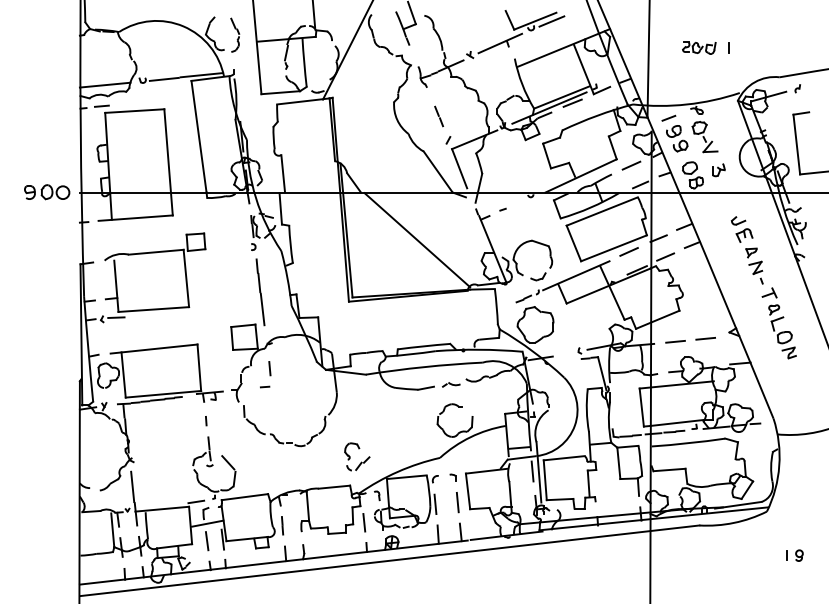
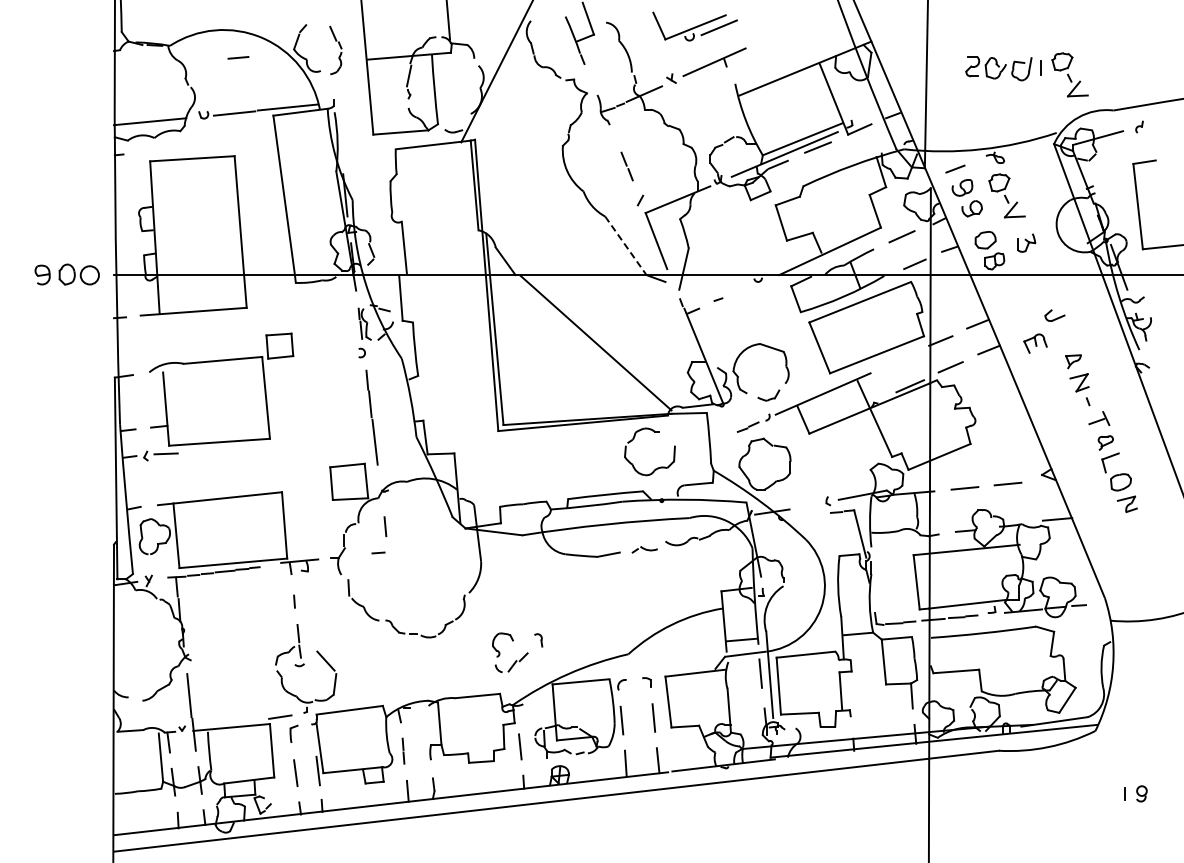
part: (534, 20) -> (694, 26), moved
part: (699, 48) -> (998, 69), size x1.4
part: (748, 52) -> (1069, 74), added
line: (101, 106) -> (238, 57), moved
line: (437, 171) -> (625, 245), solid -> dashed
part: (744, 235) -> (1035, 343), moved
line: (629, 251) -> (898, 359), removed
part: (460, 431) -> (657, 467), moved
part: (377, 495) -> (538, 640), moved
line: (207, 523) -> (296, 747), removed

